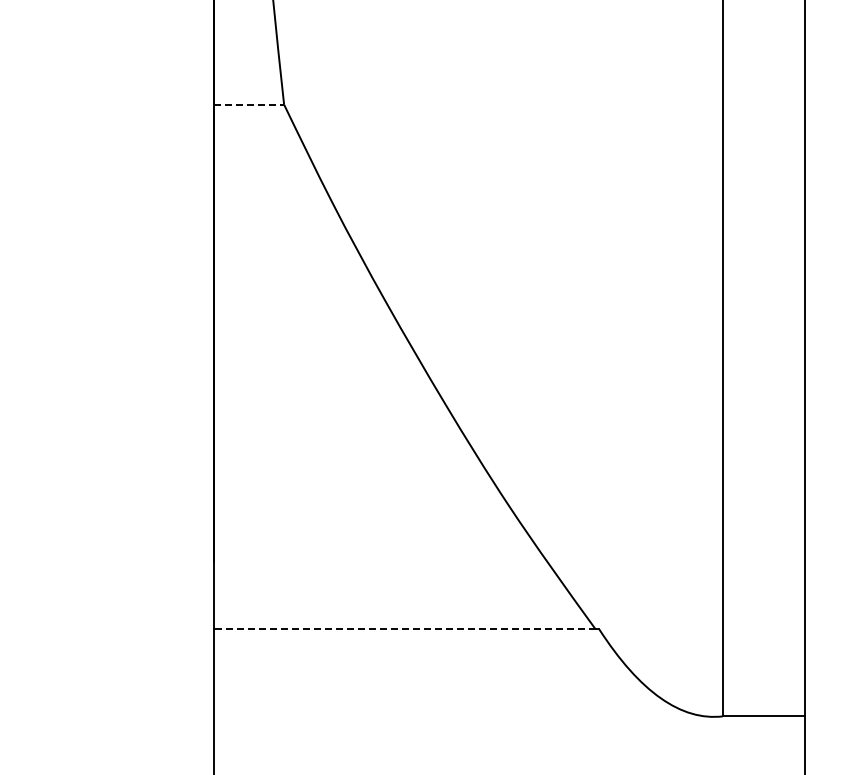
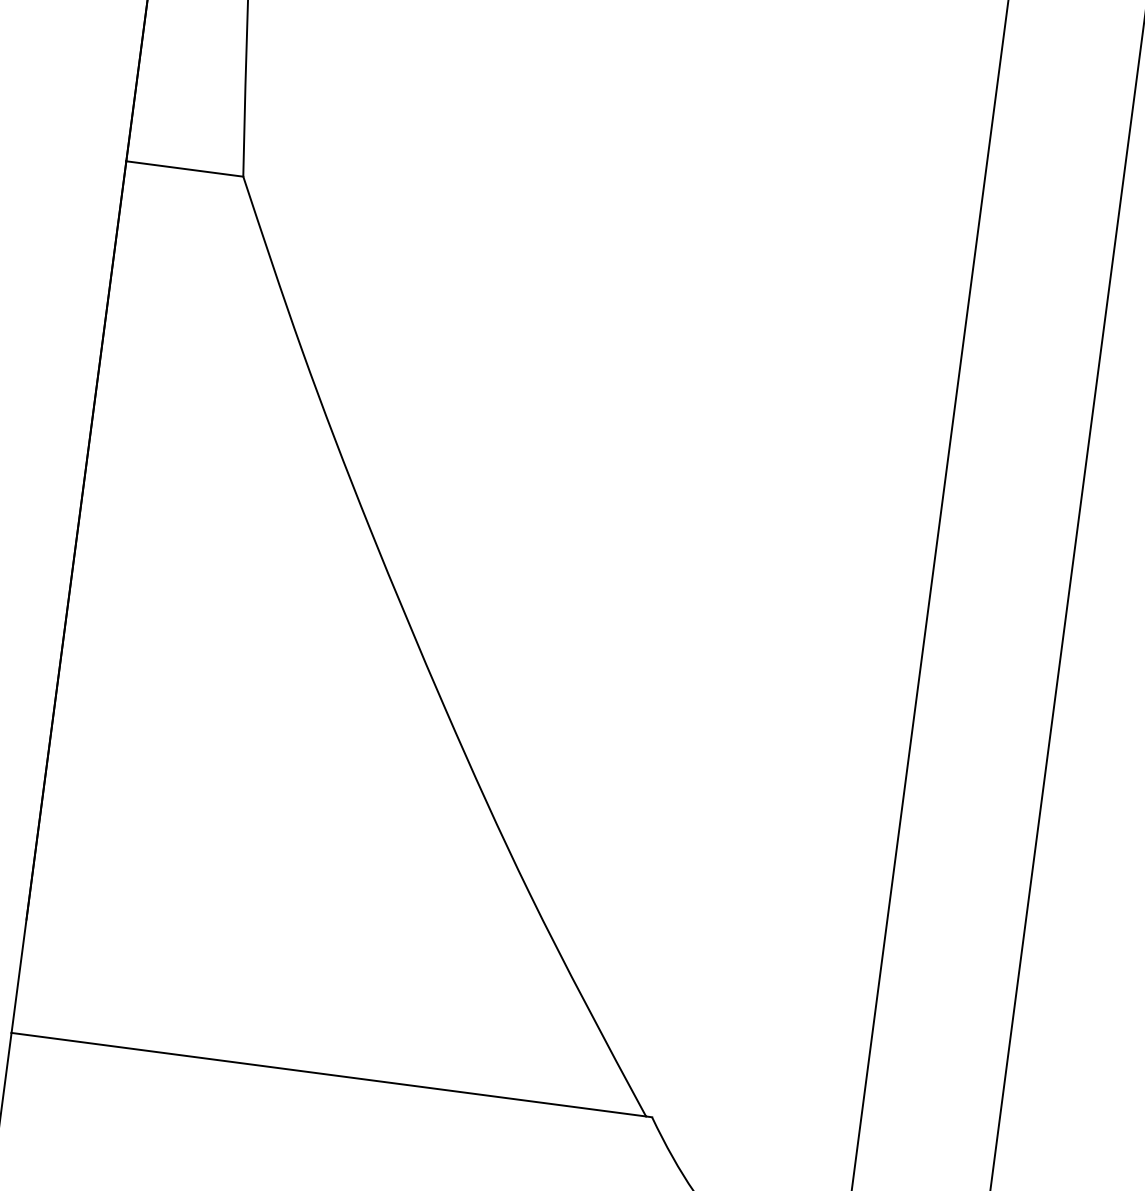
line: (249, 104) -> (185, 168), dashed -> solid
line: (404, 629) -> (328, 1075), dashed -> solid

